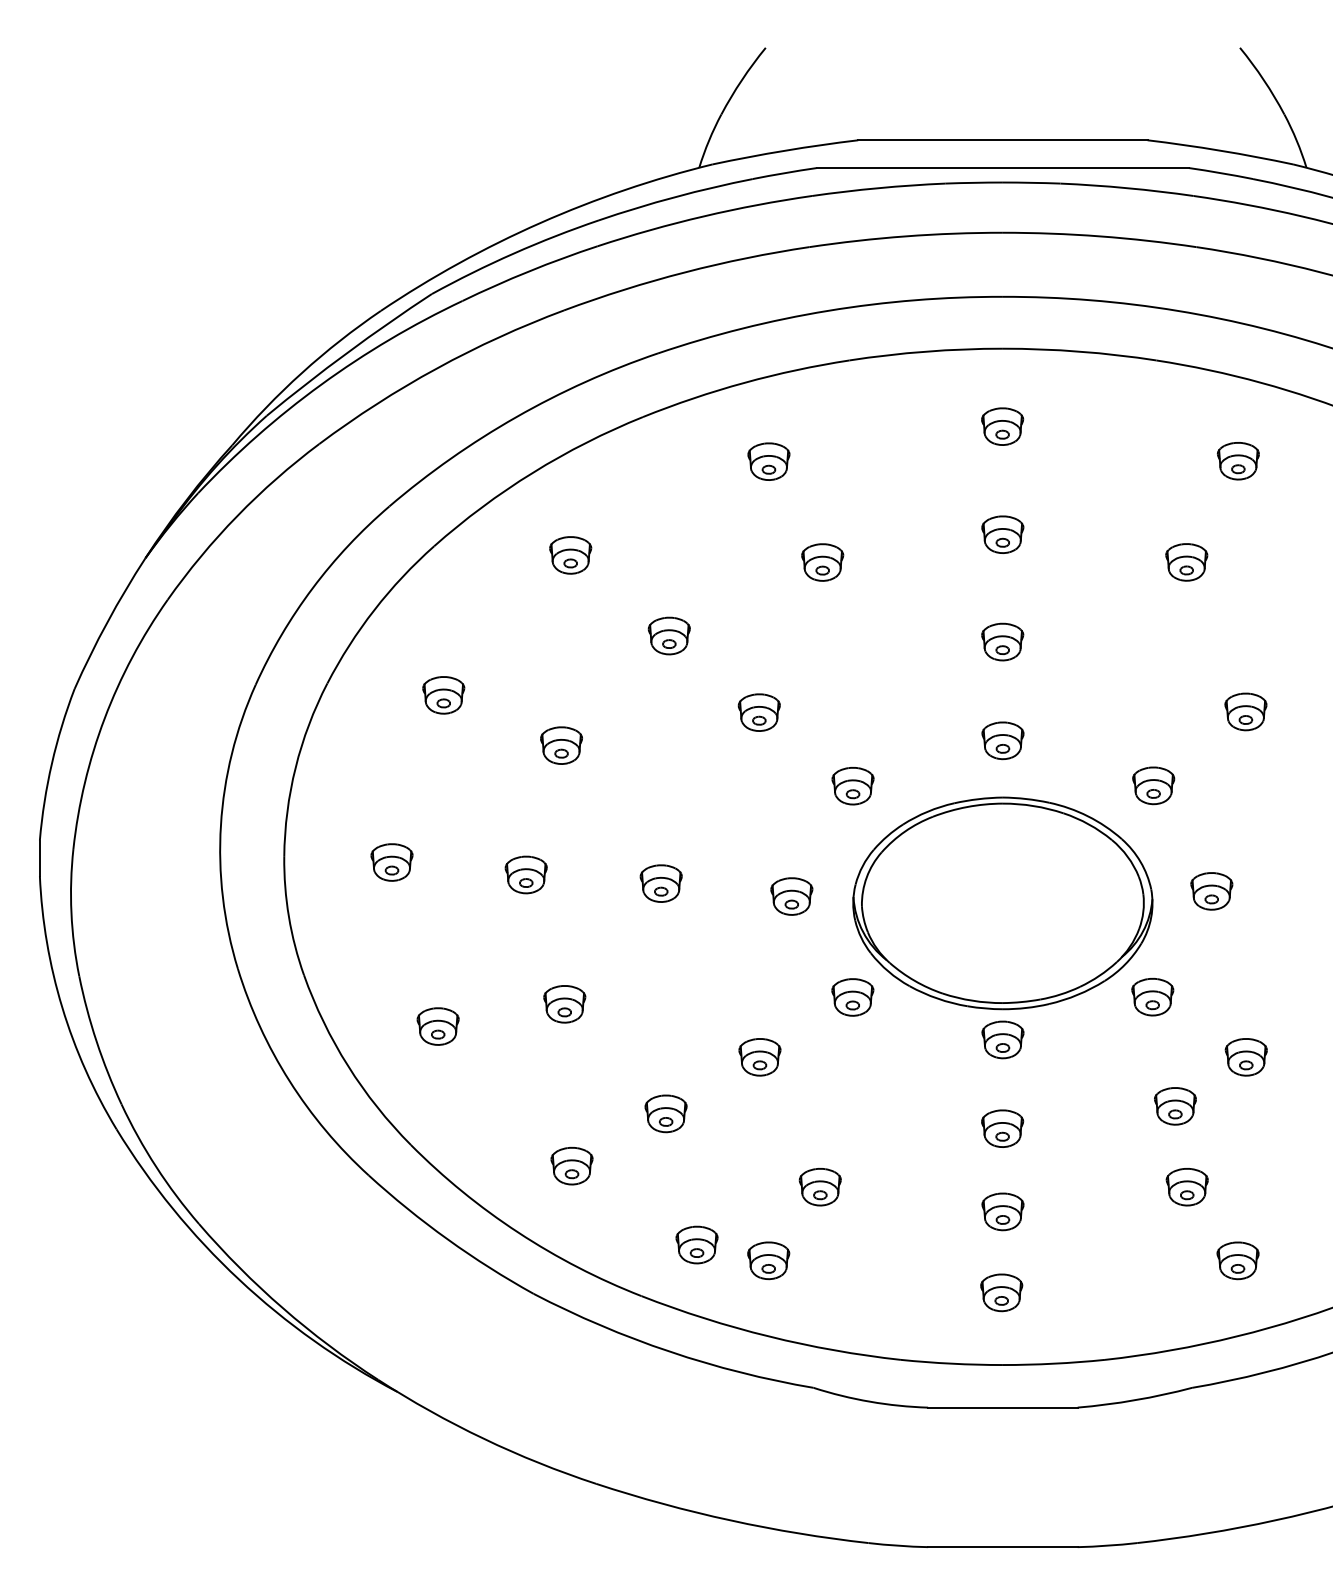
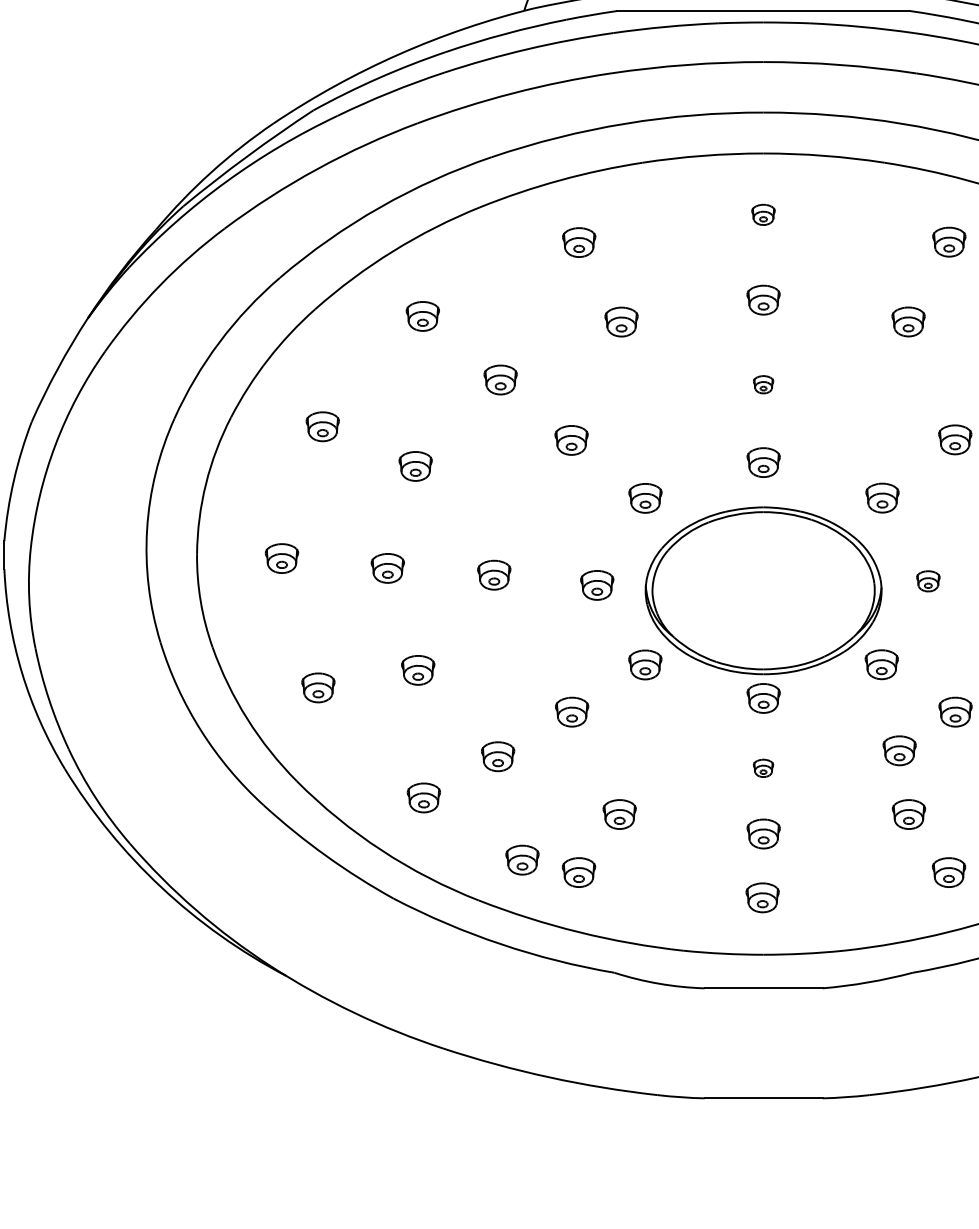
part: (1002, 426) -> (763, 214), size x0.7
part: (1002, 641) -> (763, 384), size x0.6
part: (1211, 891) -> (928, 581), size x0.7
part: (1002, 1128) -> (763, 768), size x0.6

